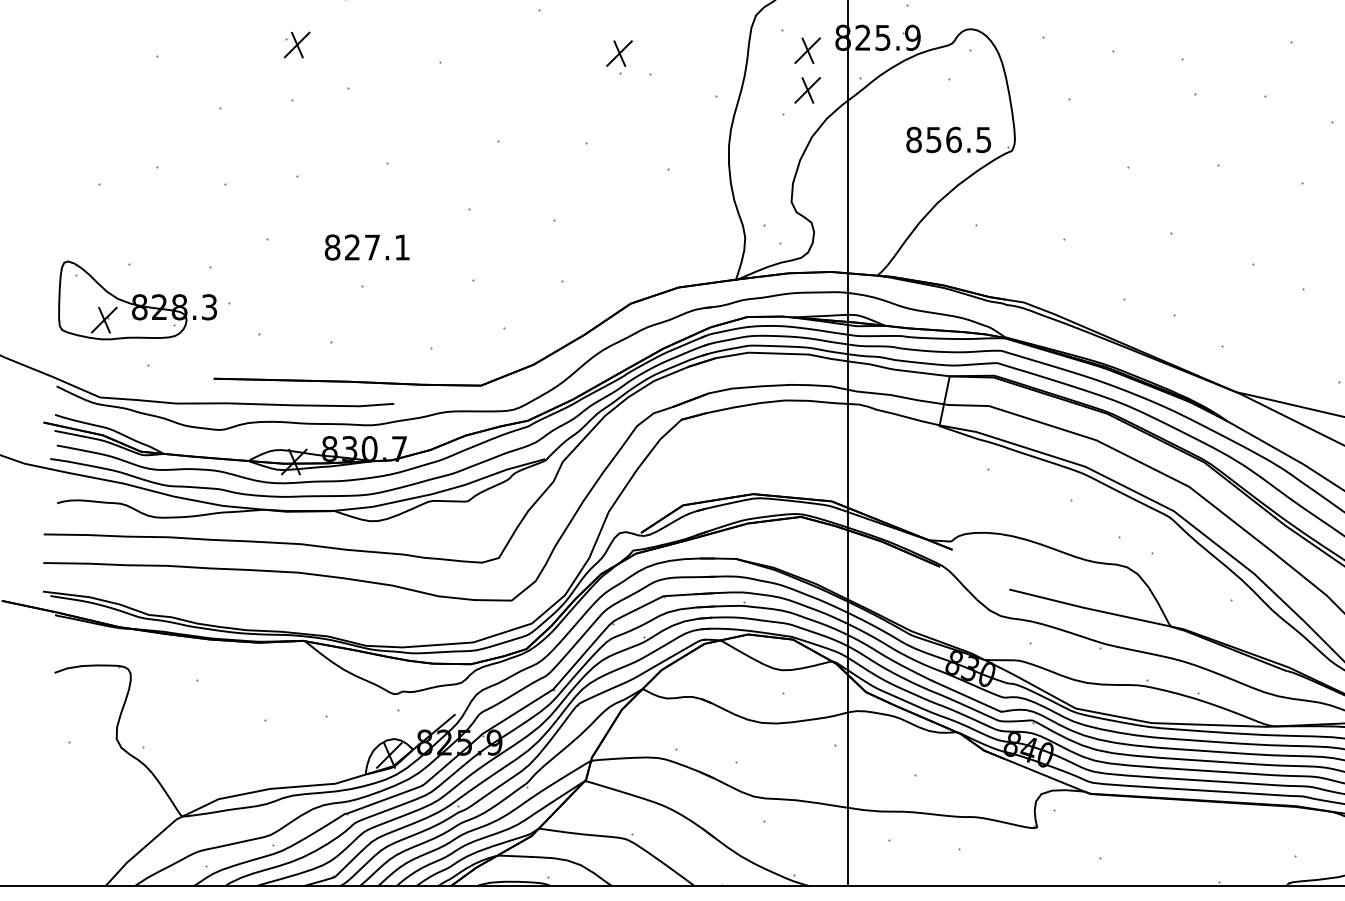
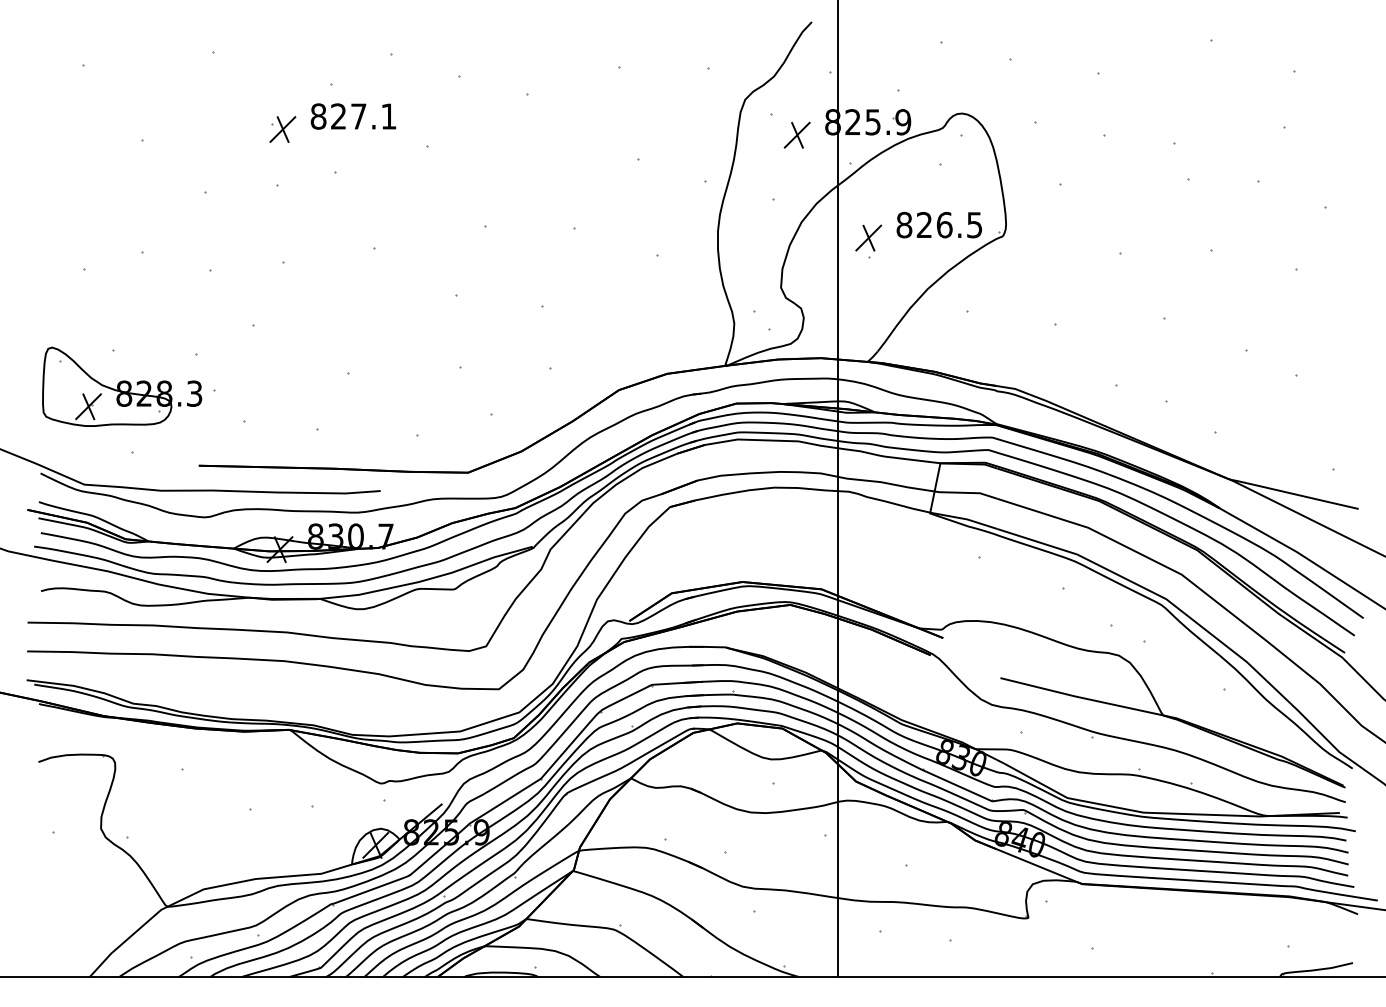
part: (619, 56) -> (868, 241), moved
part: (806, 89) -> (796, 174), removed
text: (932, 139) -> (923, 224), 856.5 -> 826.5
text: (367, 247) -> (353, 116), moved

